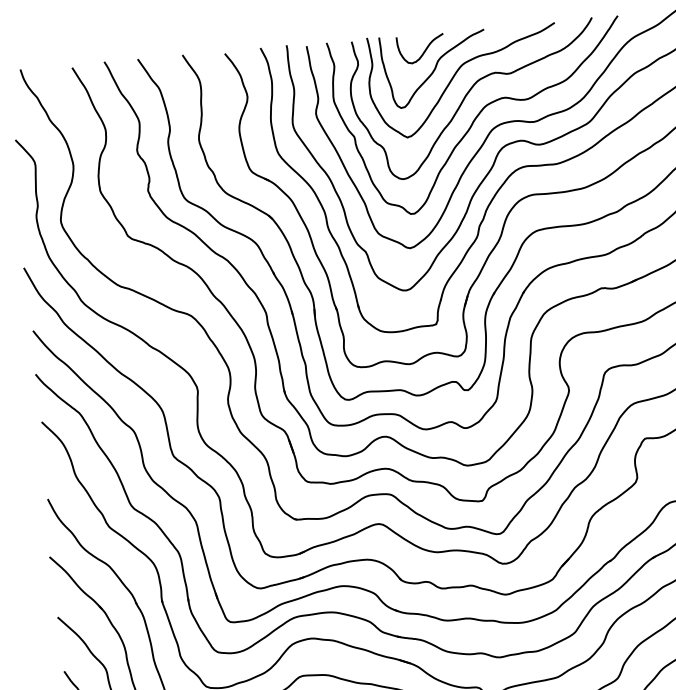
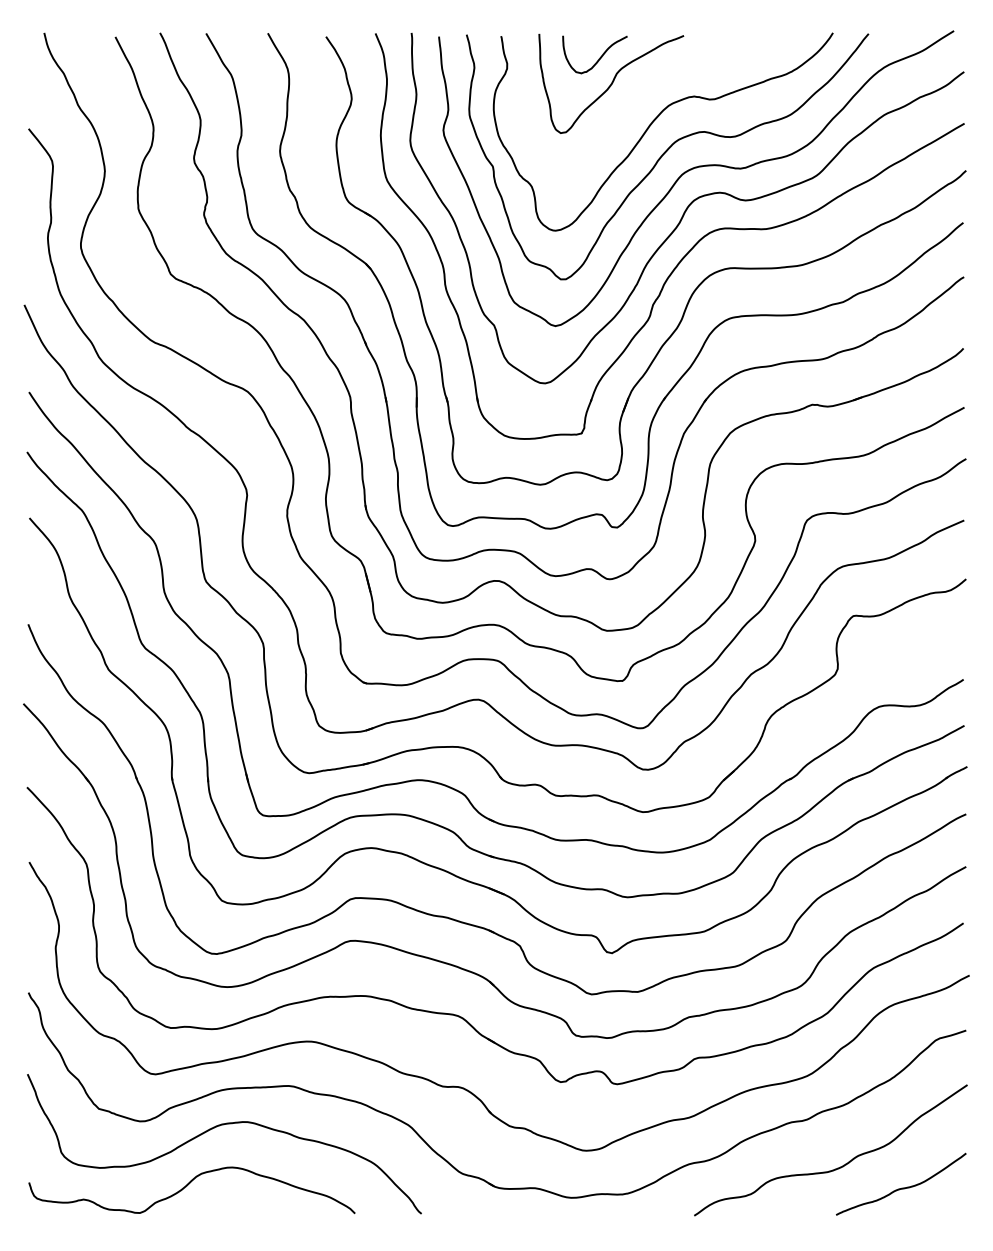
curve: (455, 74) -> (639, 94), removed

